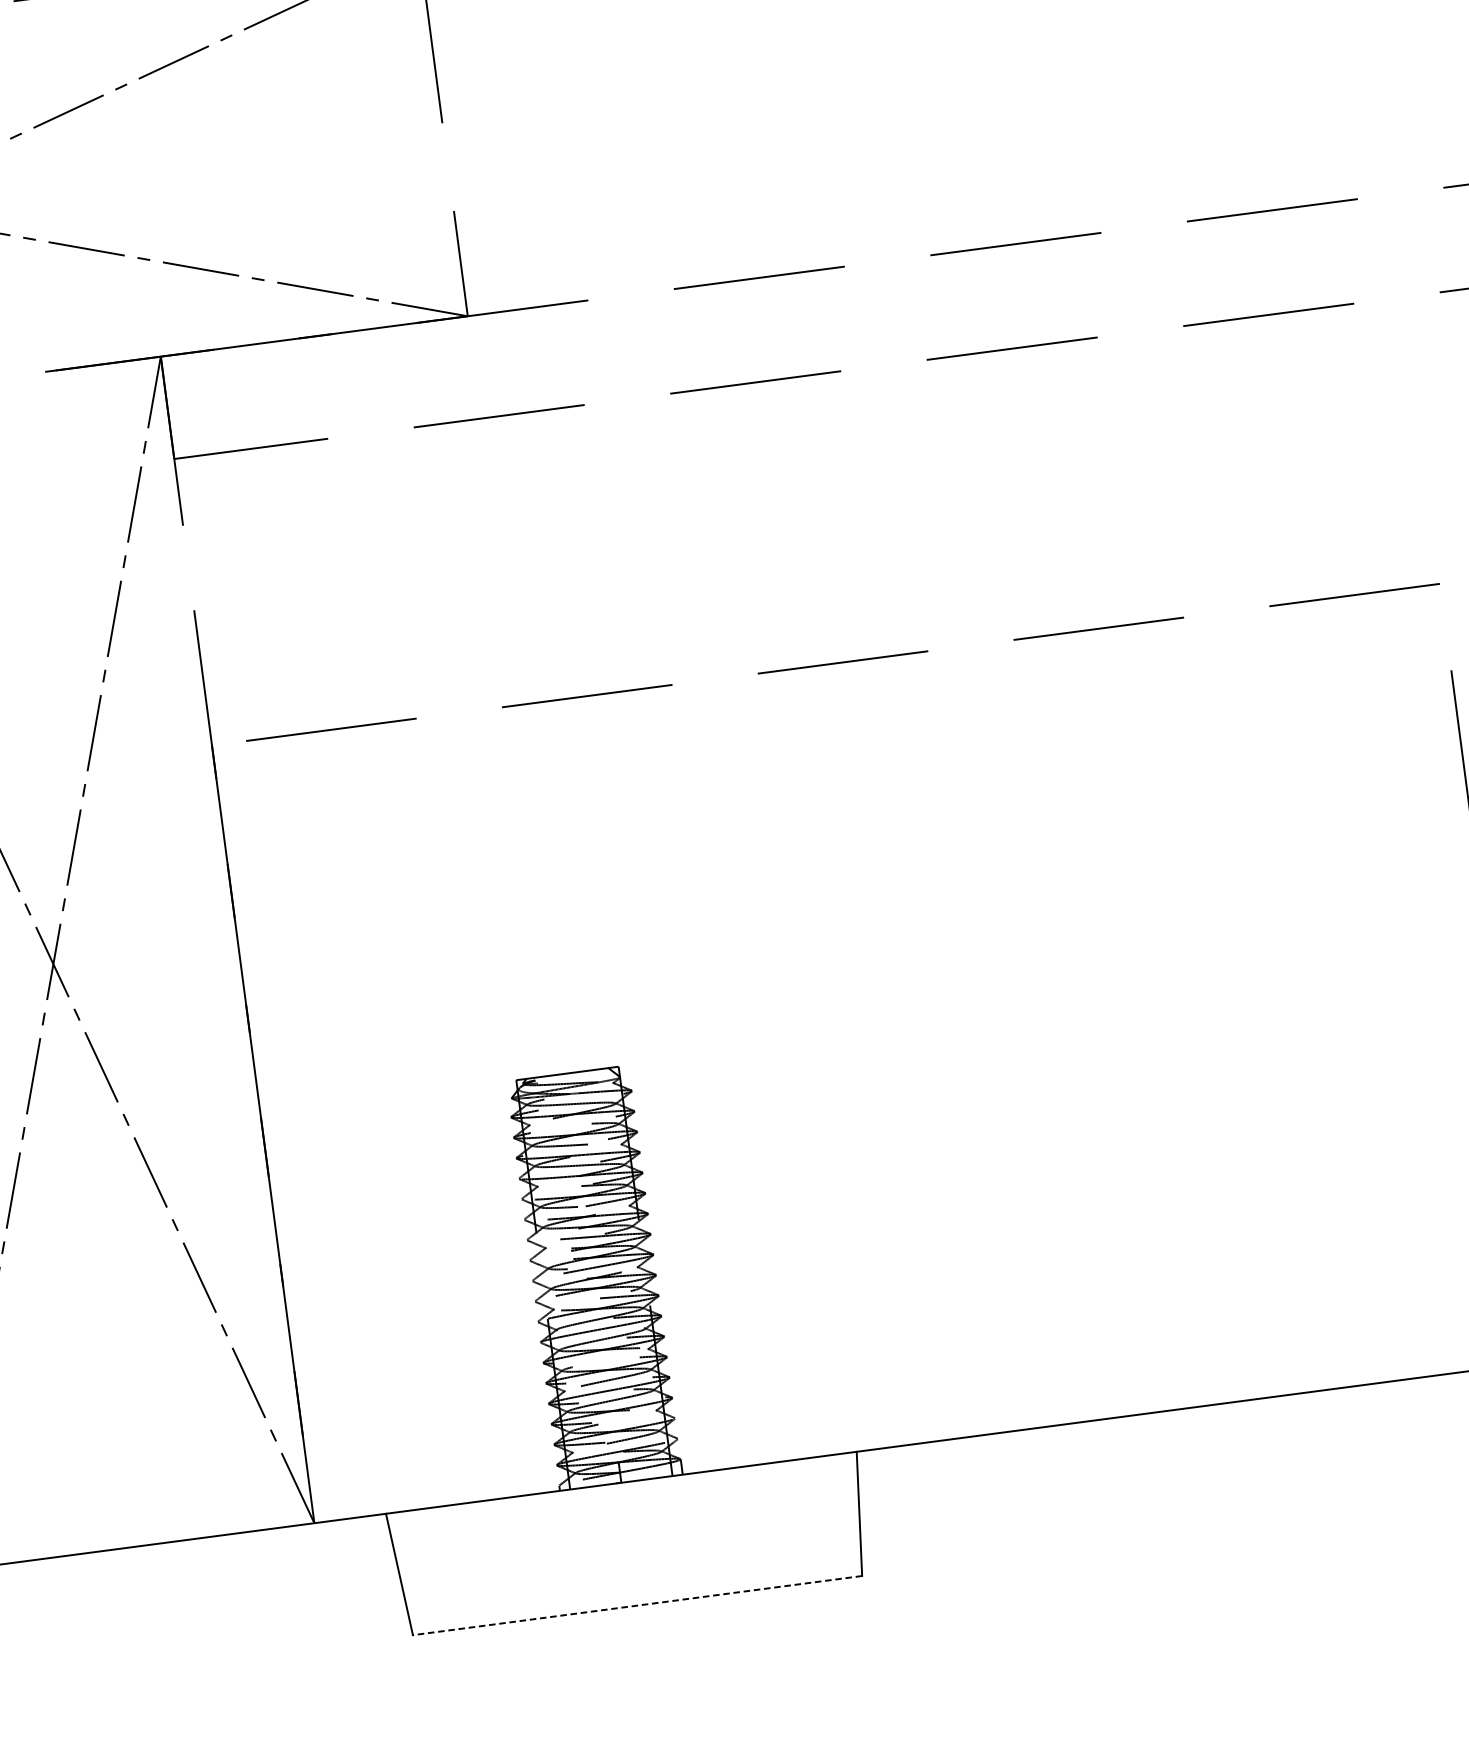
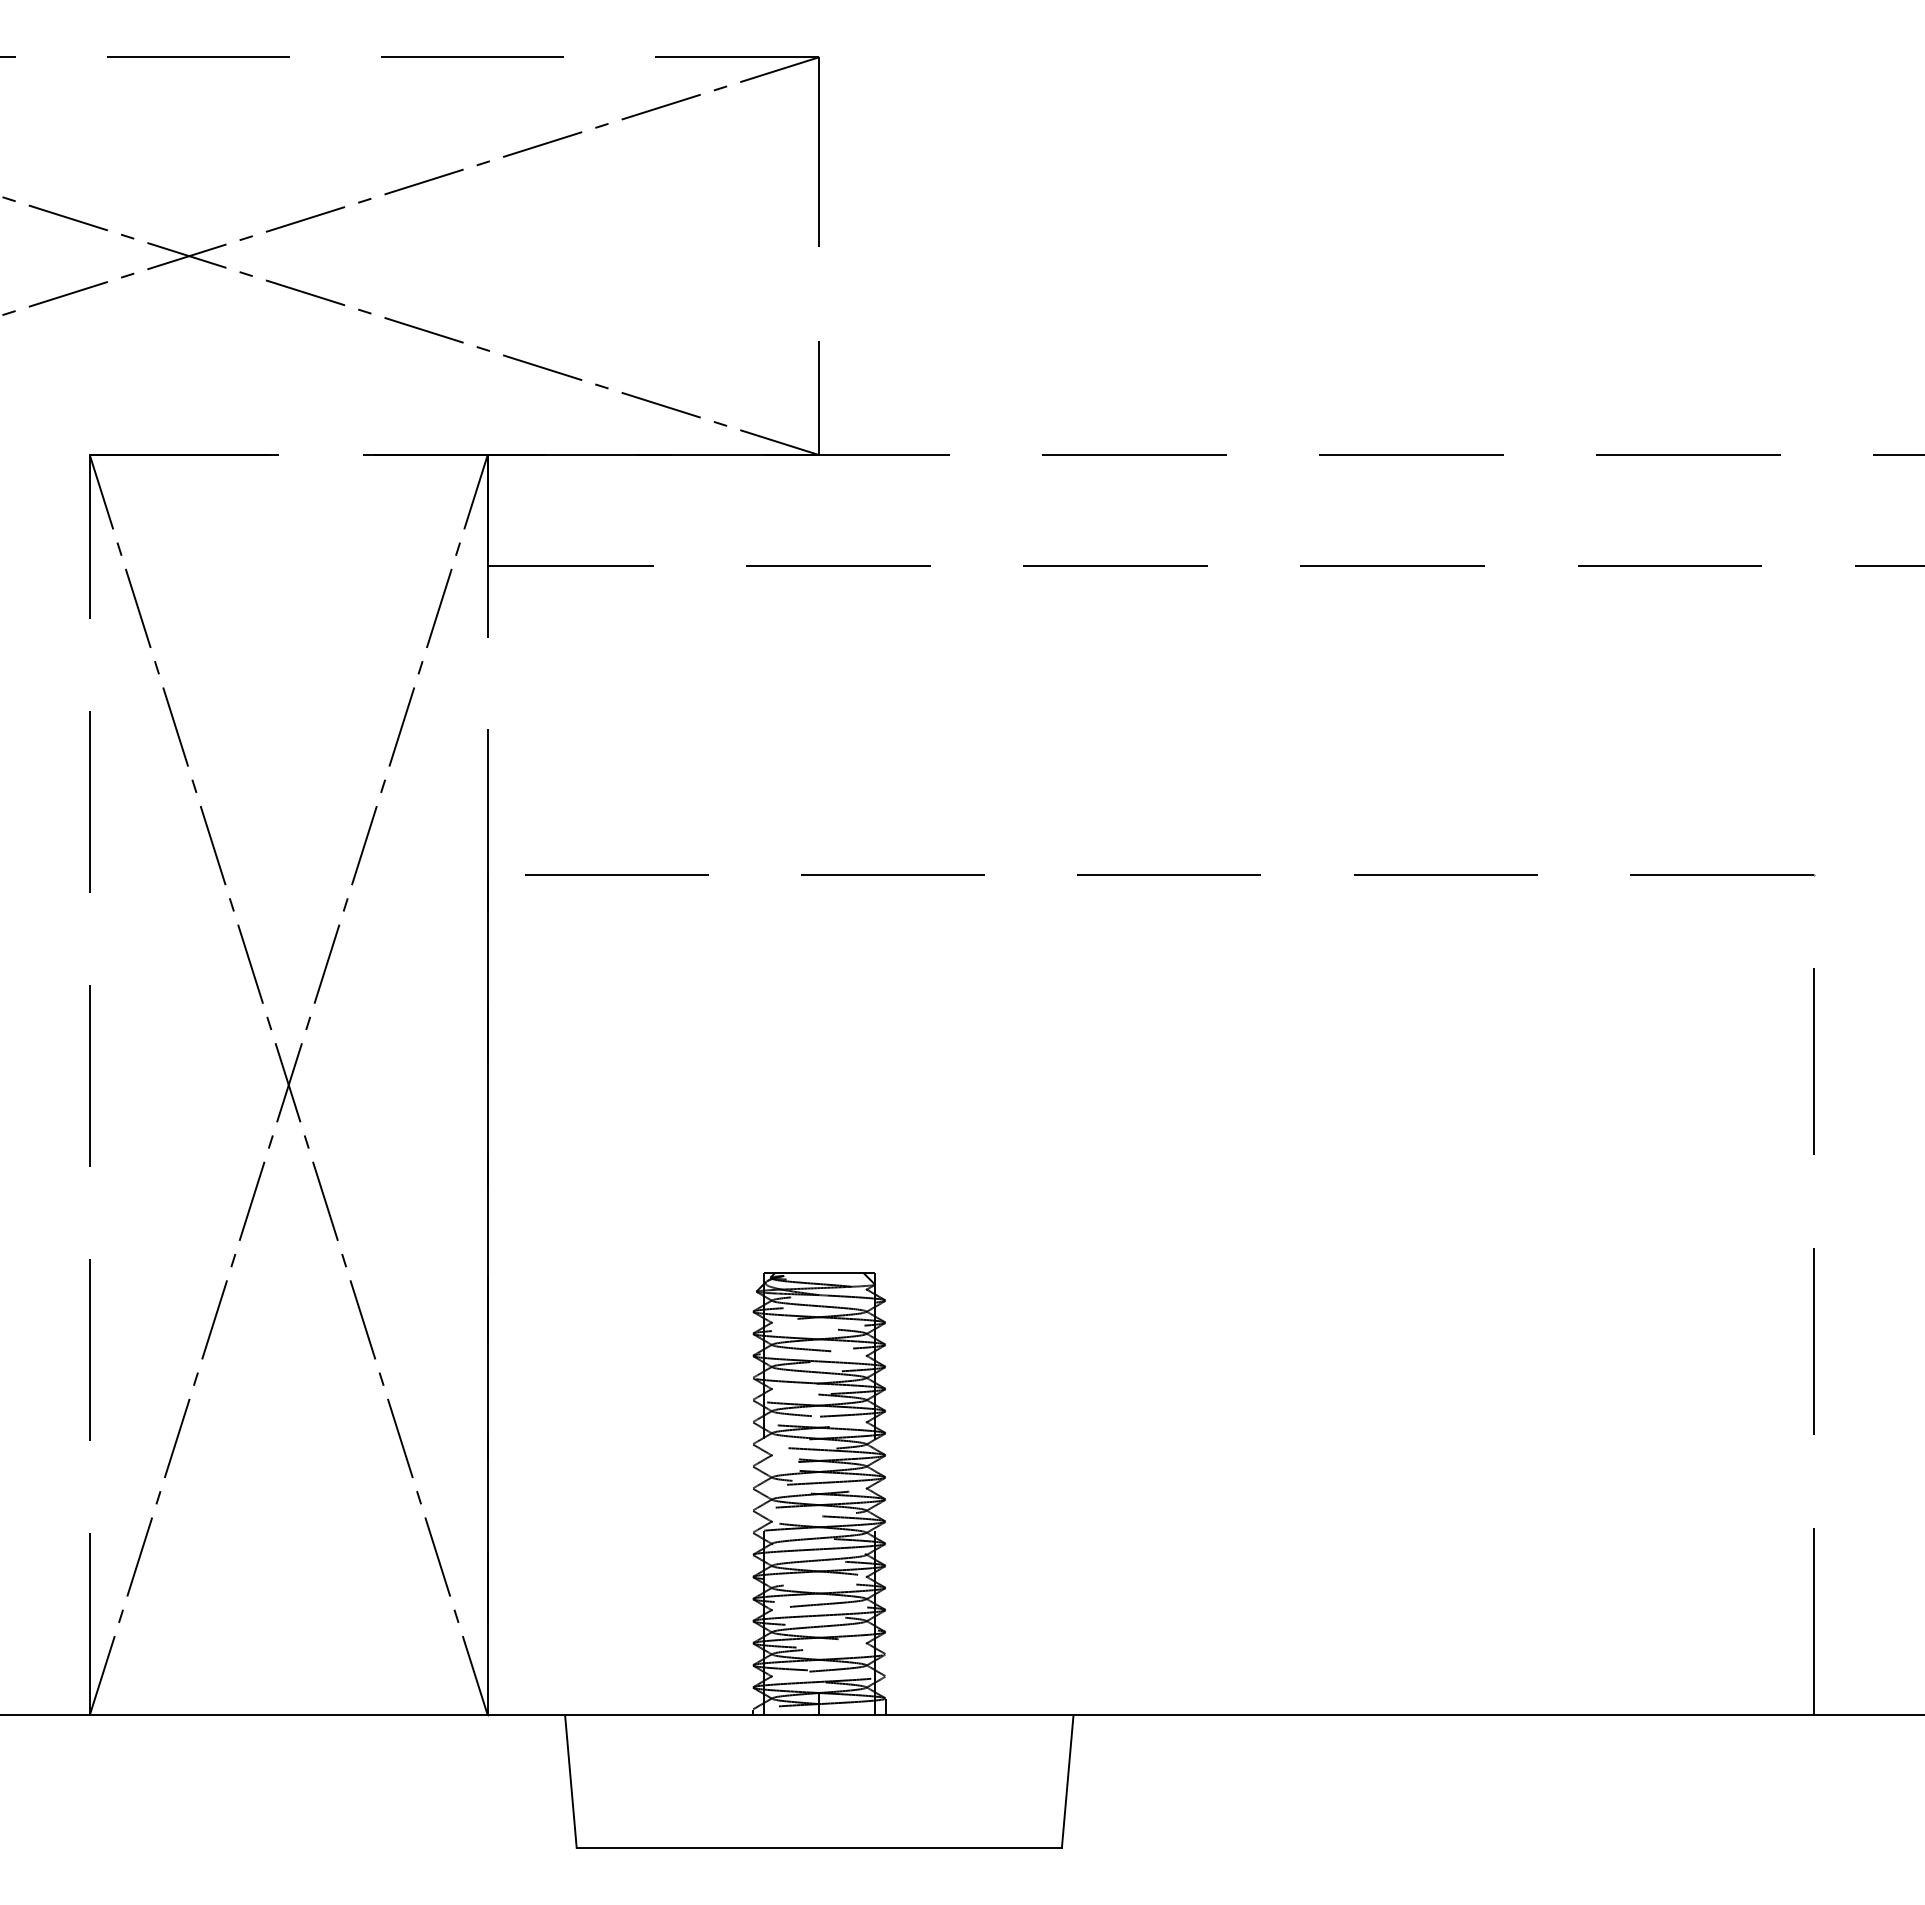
line: (637, 1605) -> (819, 1847), dashed -> solid

